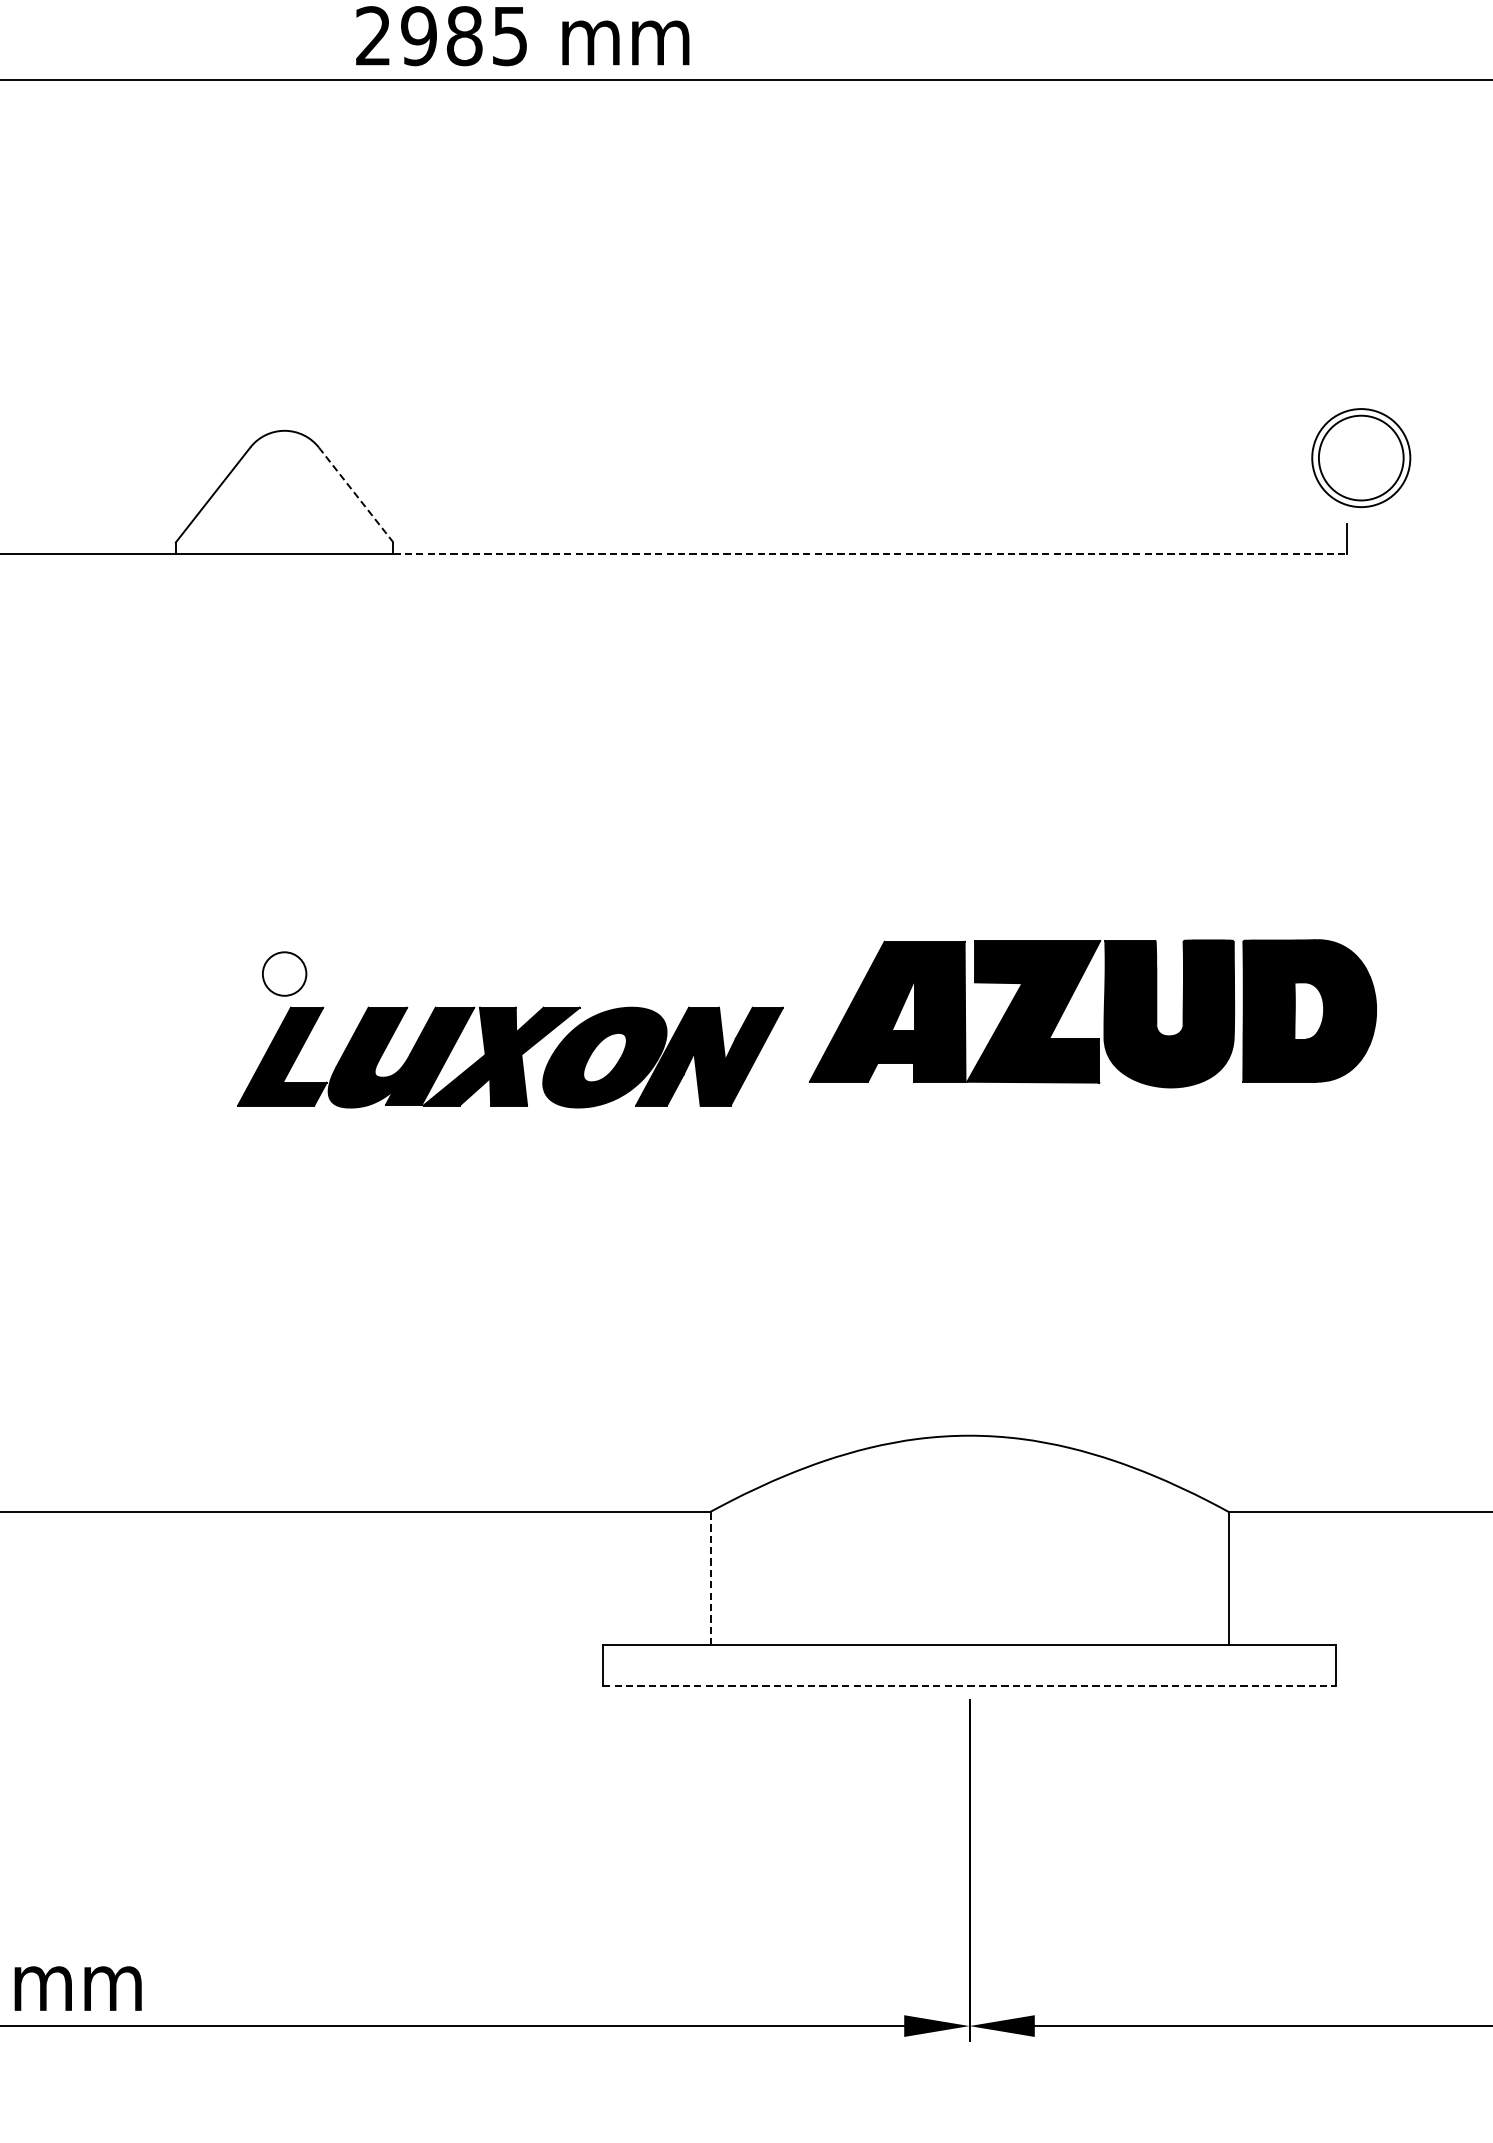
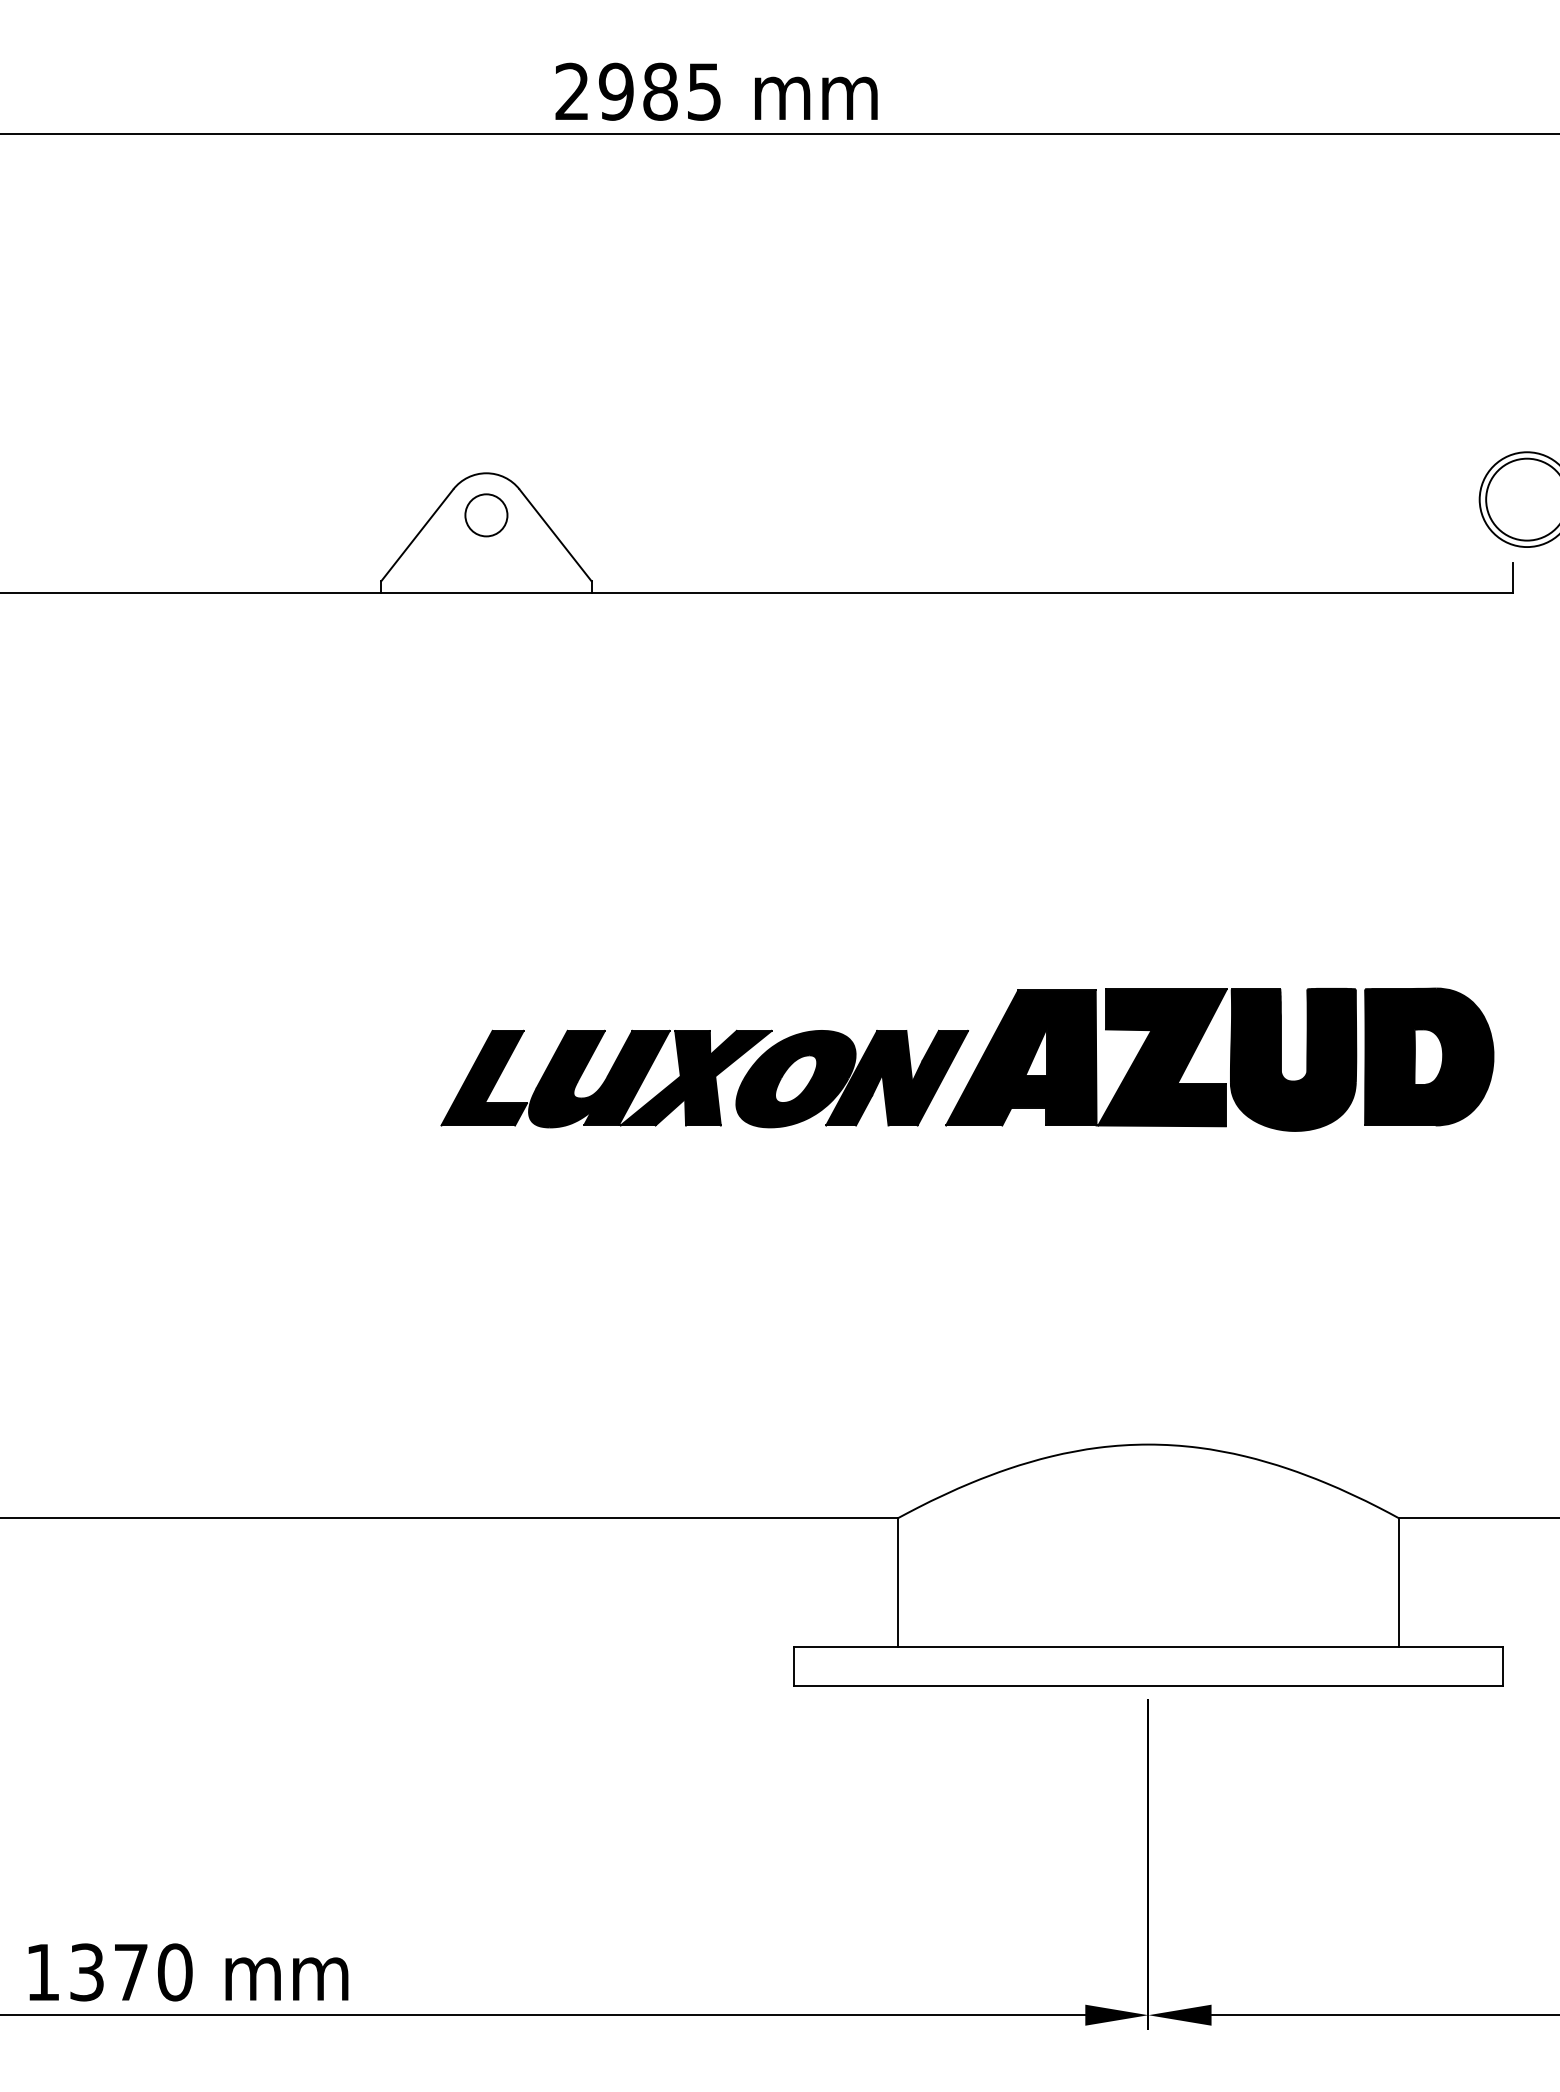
line: (356, 495) -> (555, 535), dashed -> solid
line: (870, 554) -> (1052, 592), dashed -> solid
circle: (284, 974) -> (486, 515), moved
part: (1104, 1013) -> (1230, 1059), moved
line: (710, 1578) -> (898, 1582), dashed -> solid
line: (969, 1686) -> (1148, 1686), dashed -> solid

